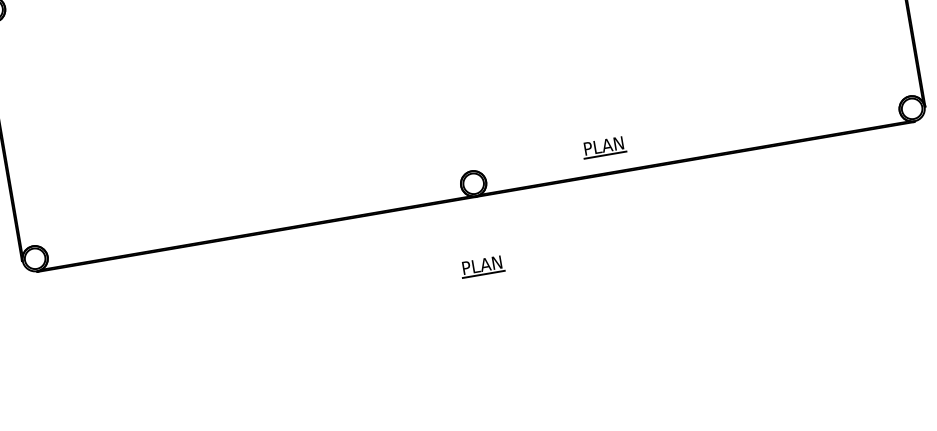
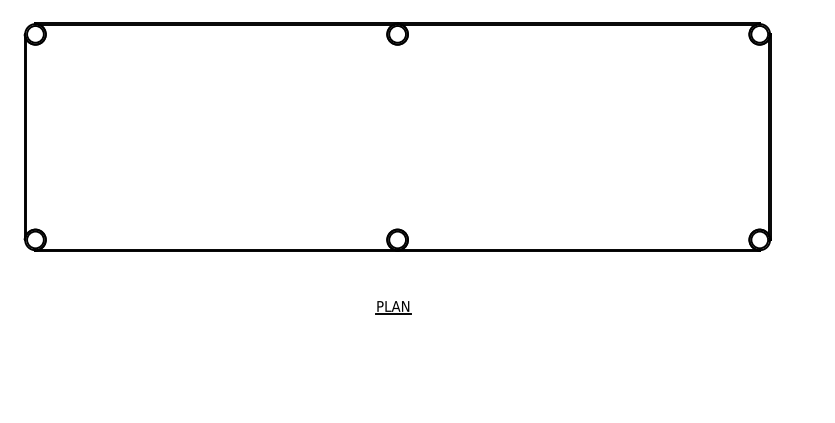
part: (604, 147) -> (507, 228), removed

